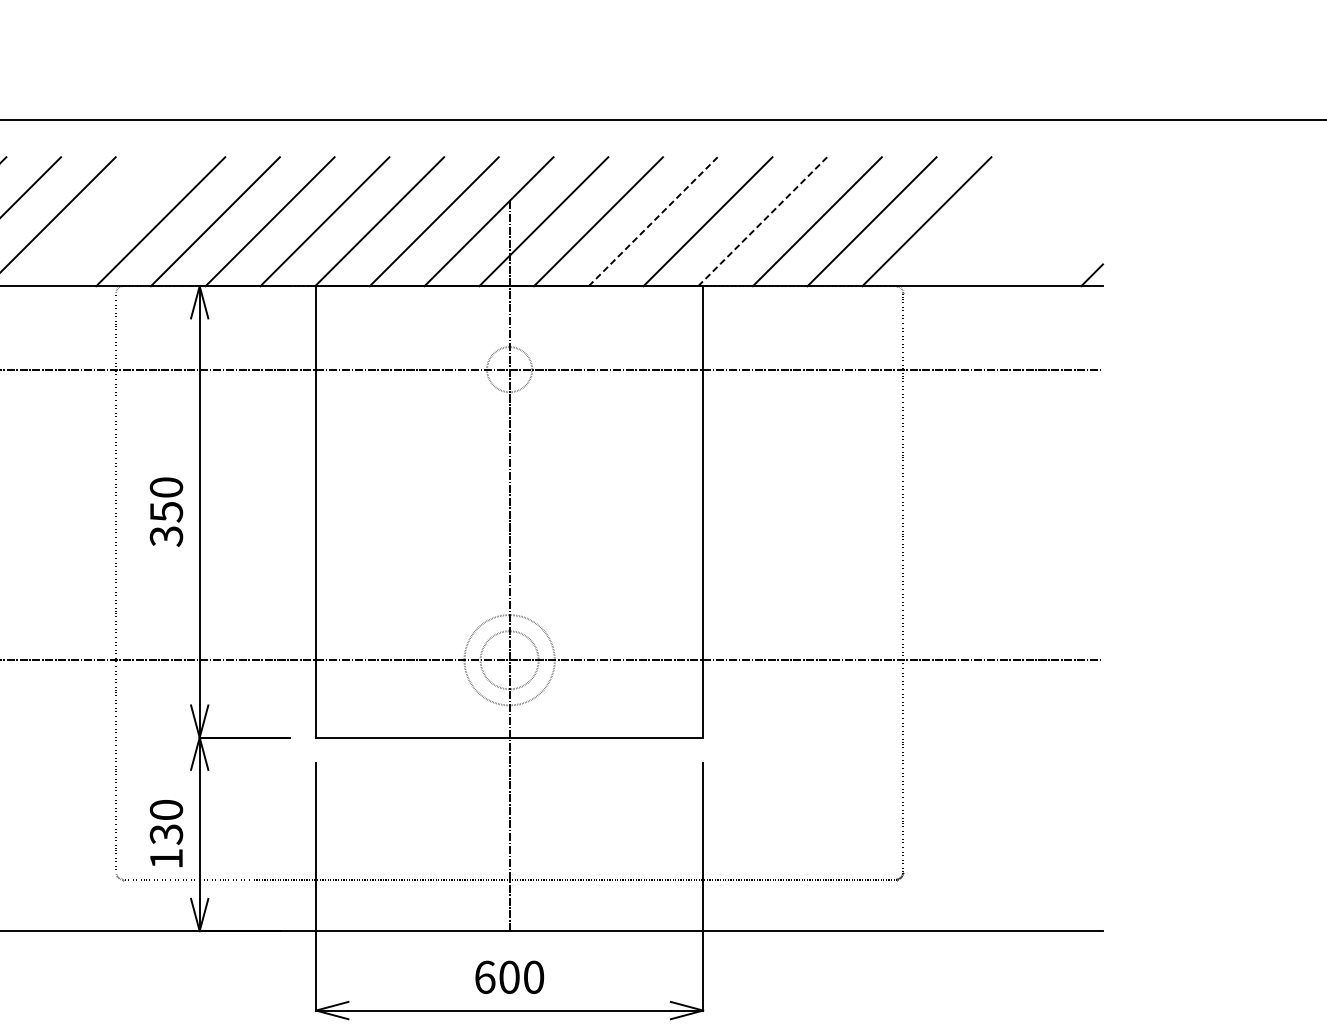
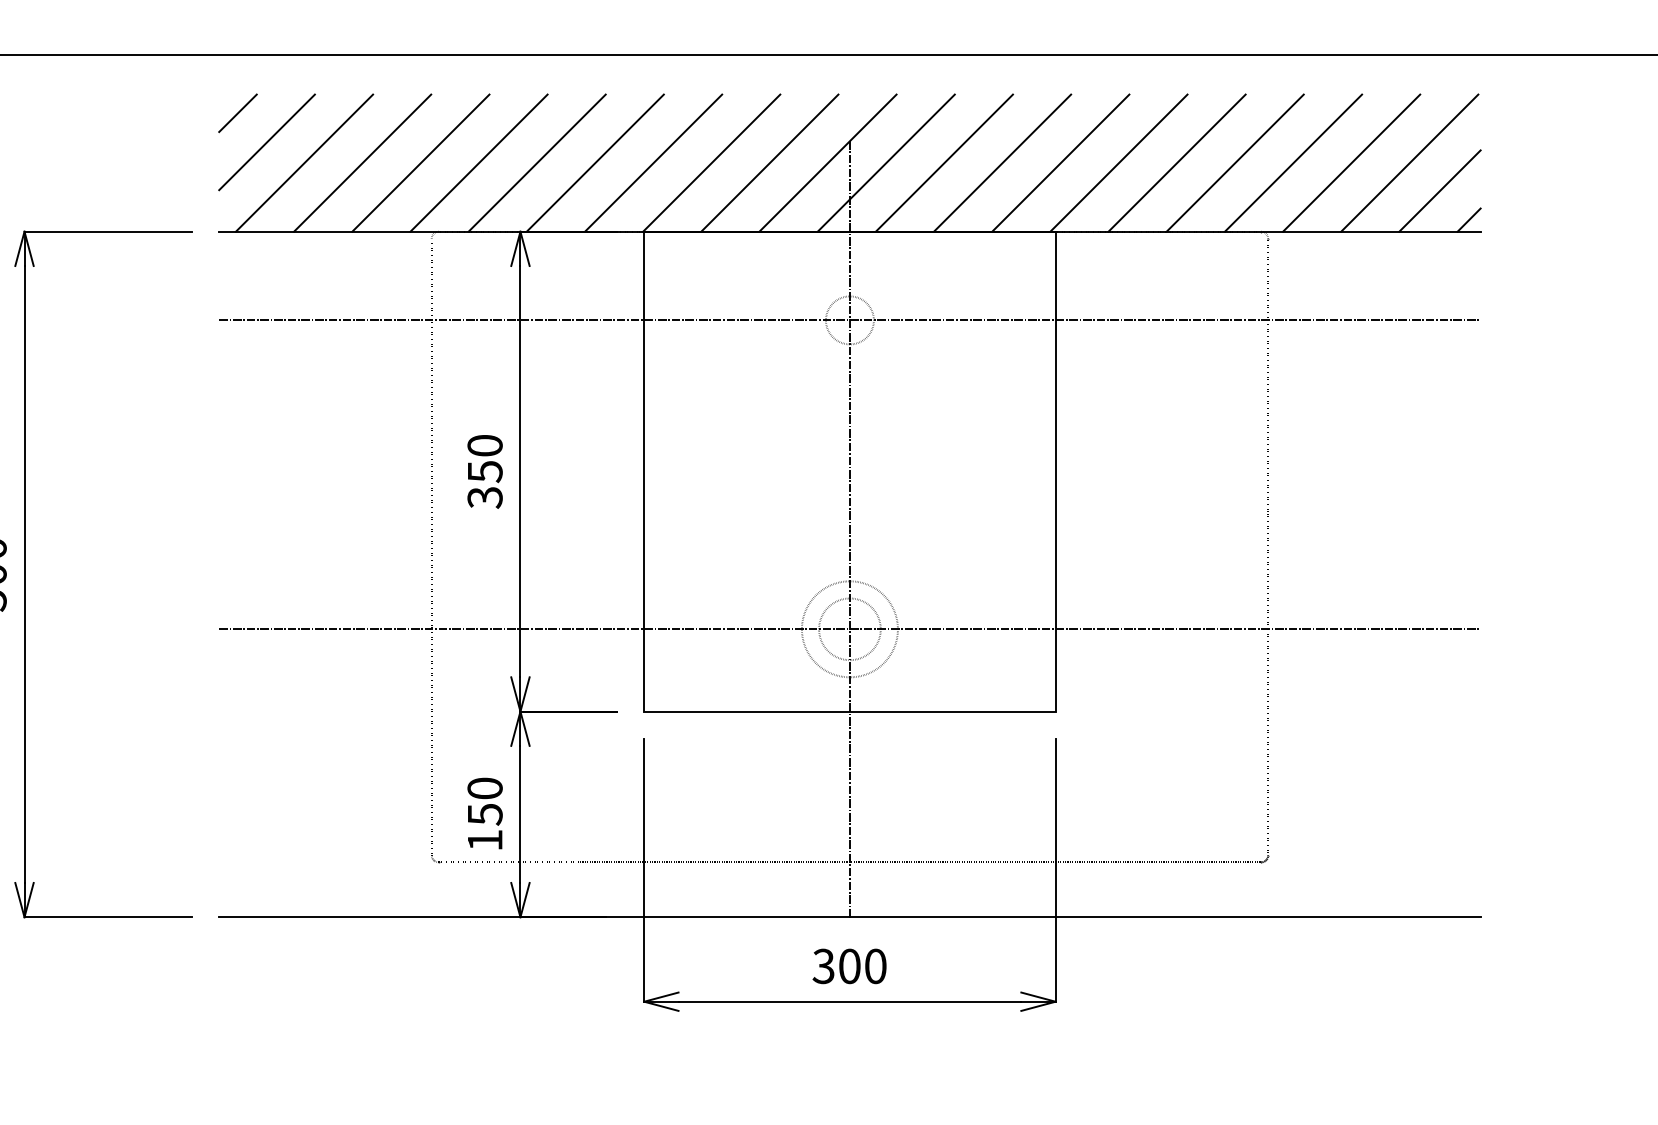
line: (105, 221) -> (420, 162), added
line: (981, 221) -> (1351, 162), added
line: (1036, 221) -> (1409, 162), added
line: (653, 222) -> (1002, 163), dashed -> solid
line: (762, 222) -> (1118, 163), dashed -> solid
line: (1064, 247) -> (1439, 190), added
text: (165, 834) -> (484, 814), 130 -> 150
text: (484, 977) -> (823, 966), 600 -> 300

